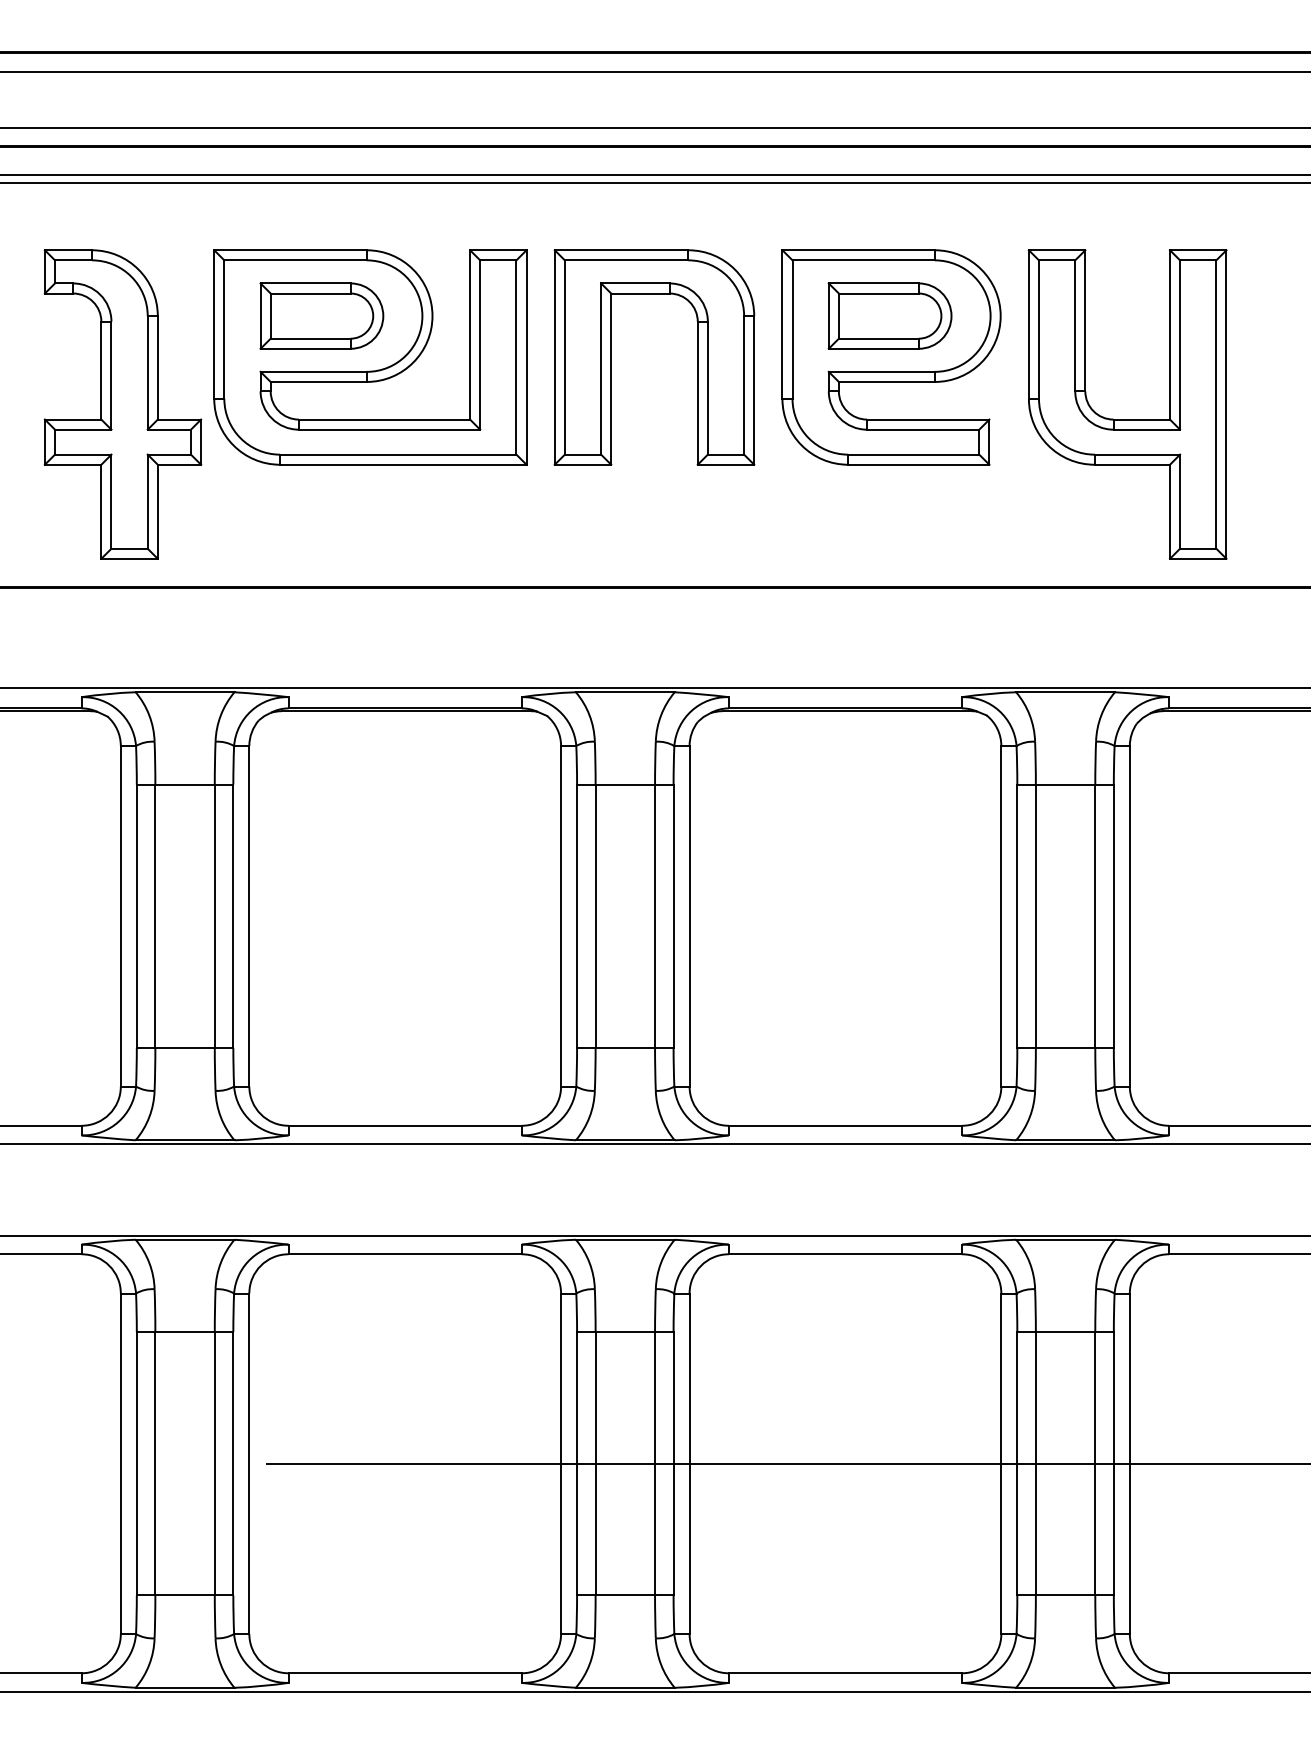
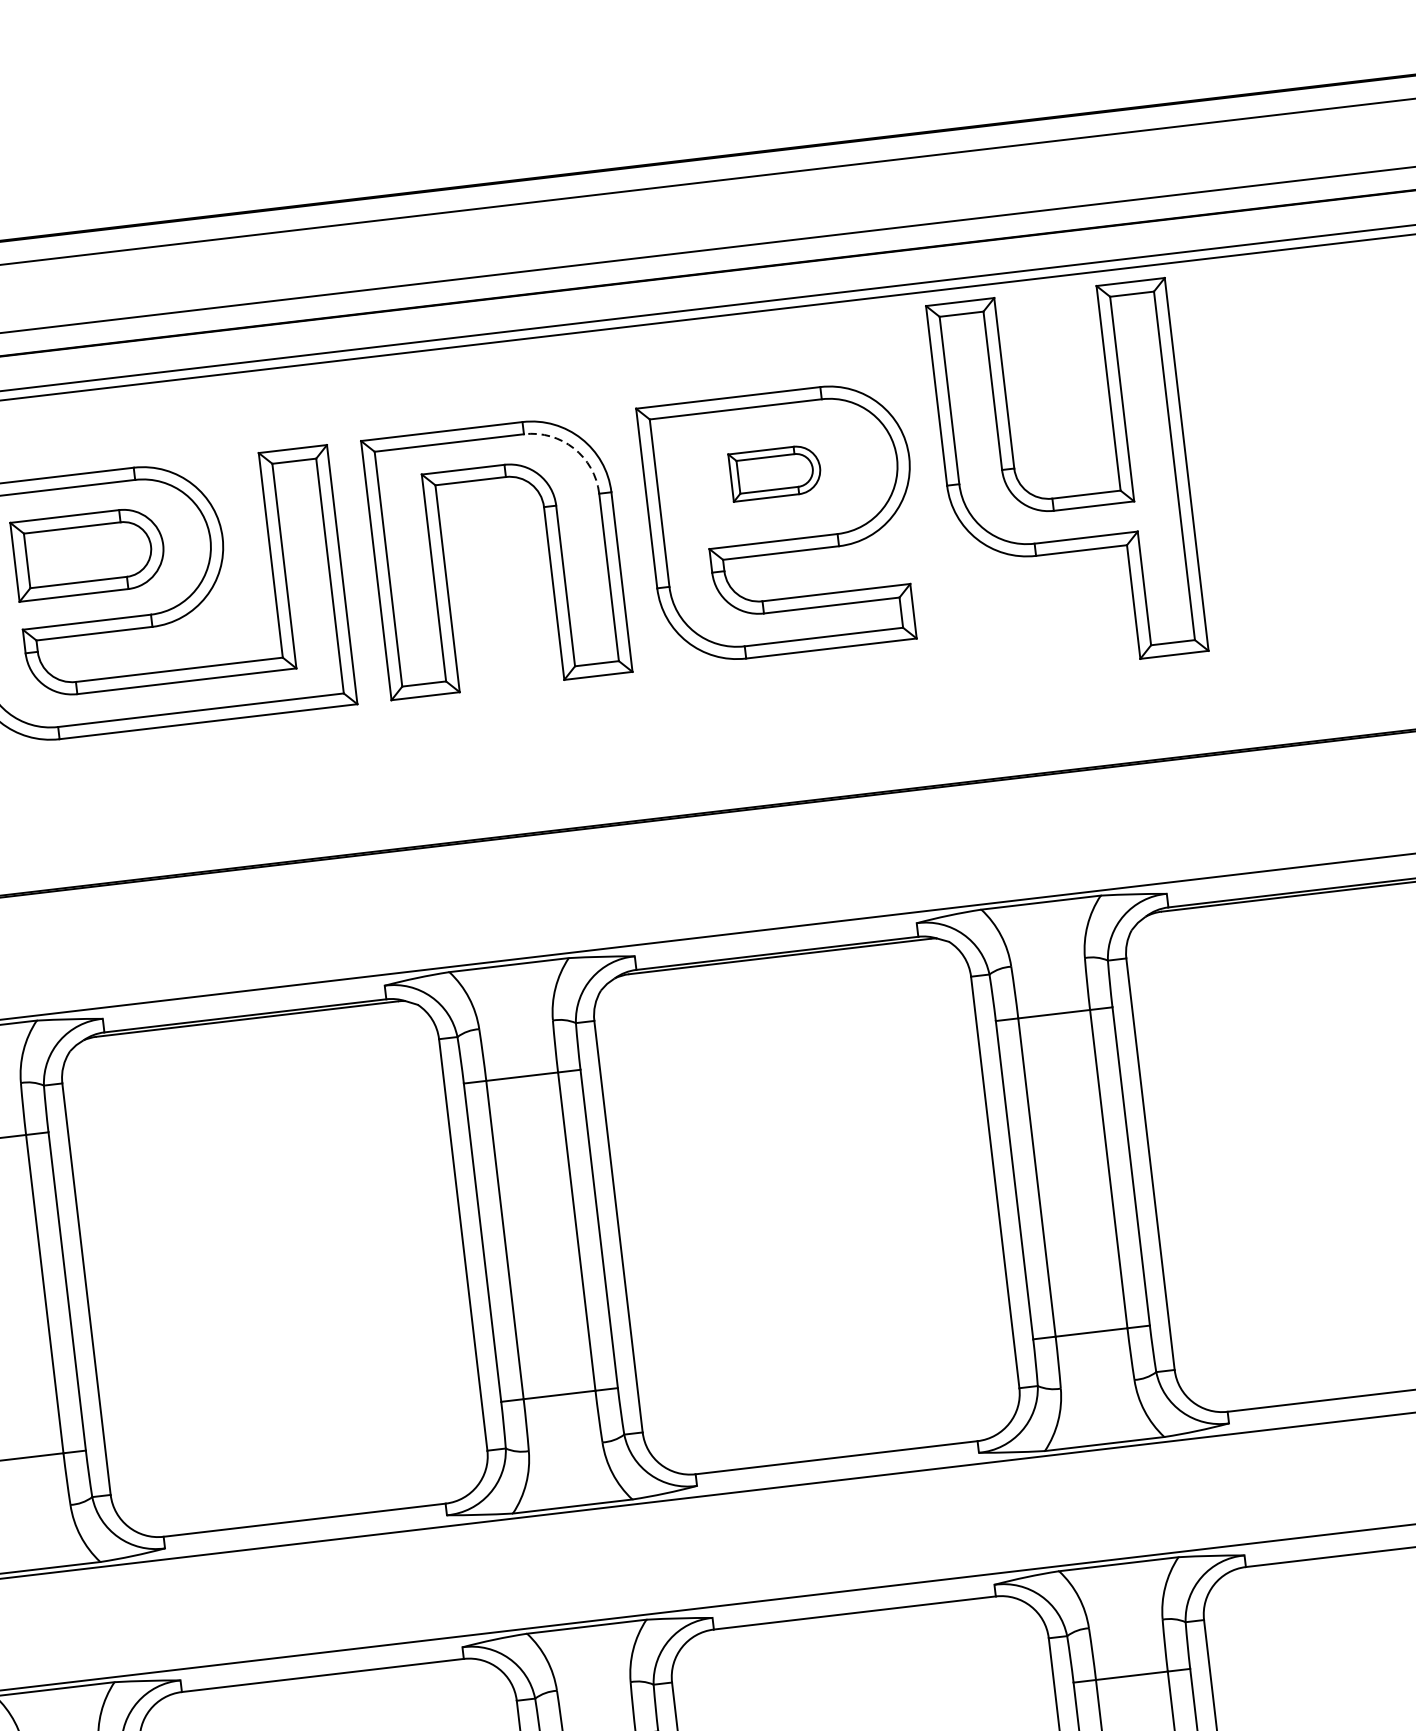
arc: (727, 276) -> (573, 448), solid -> dashed
part: (889, 315) -> (774, 472), size x0.6
part: (1127, 419) -> (1069, 496), moved

